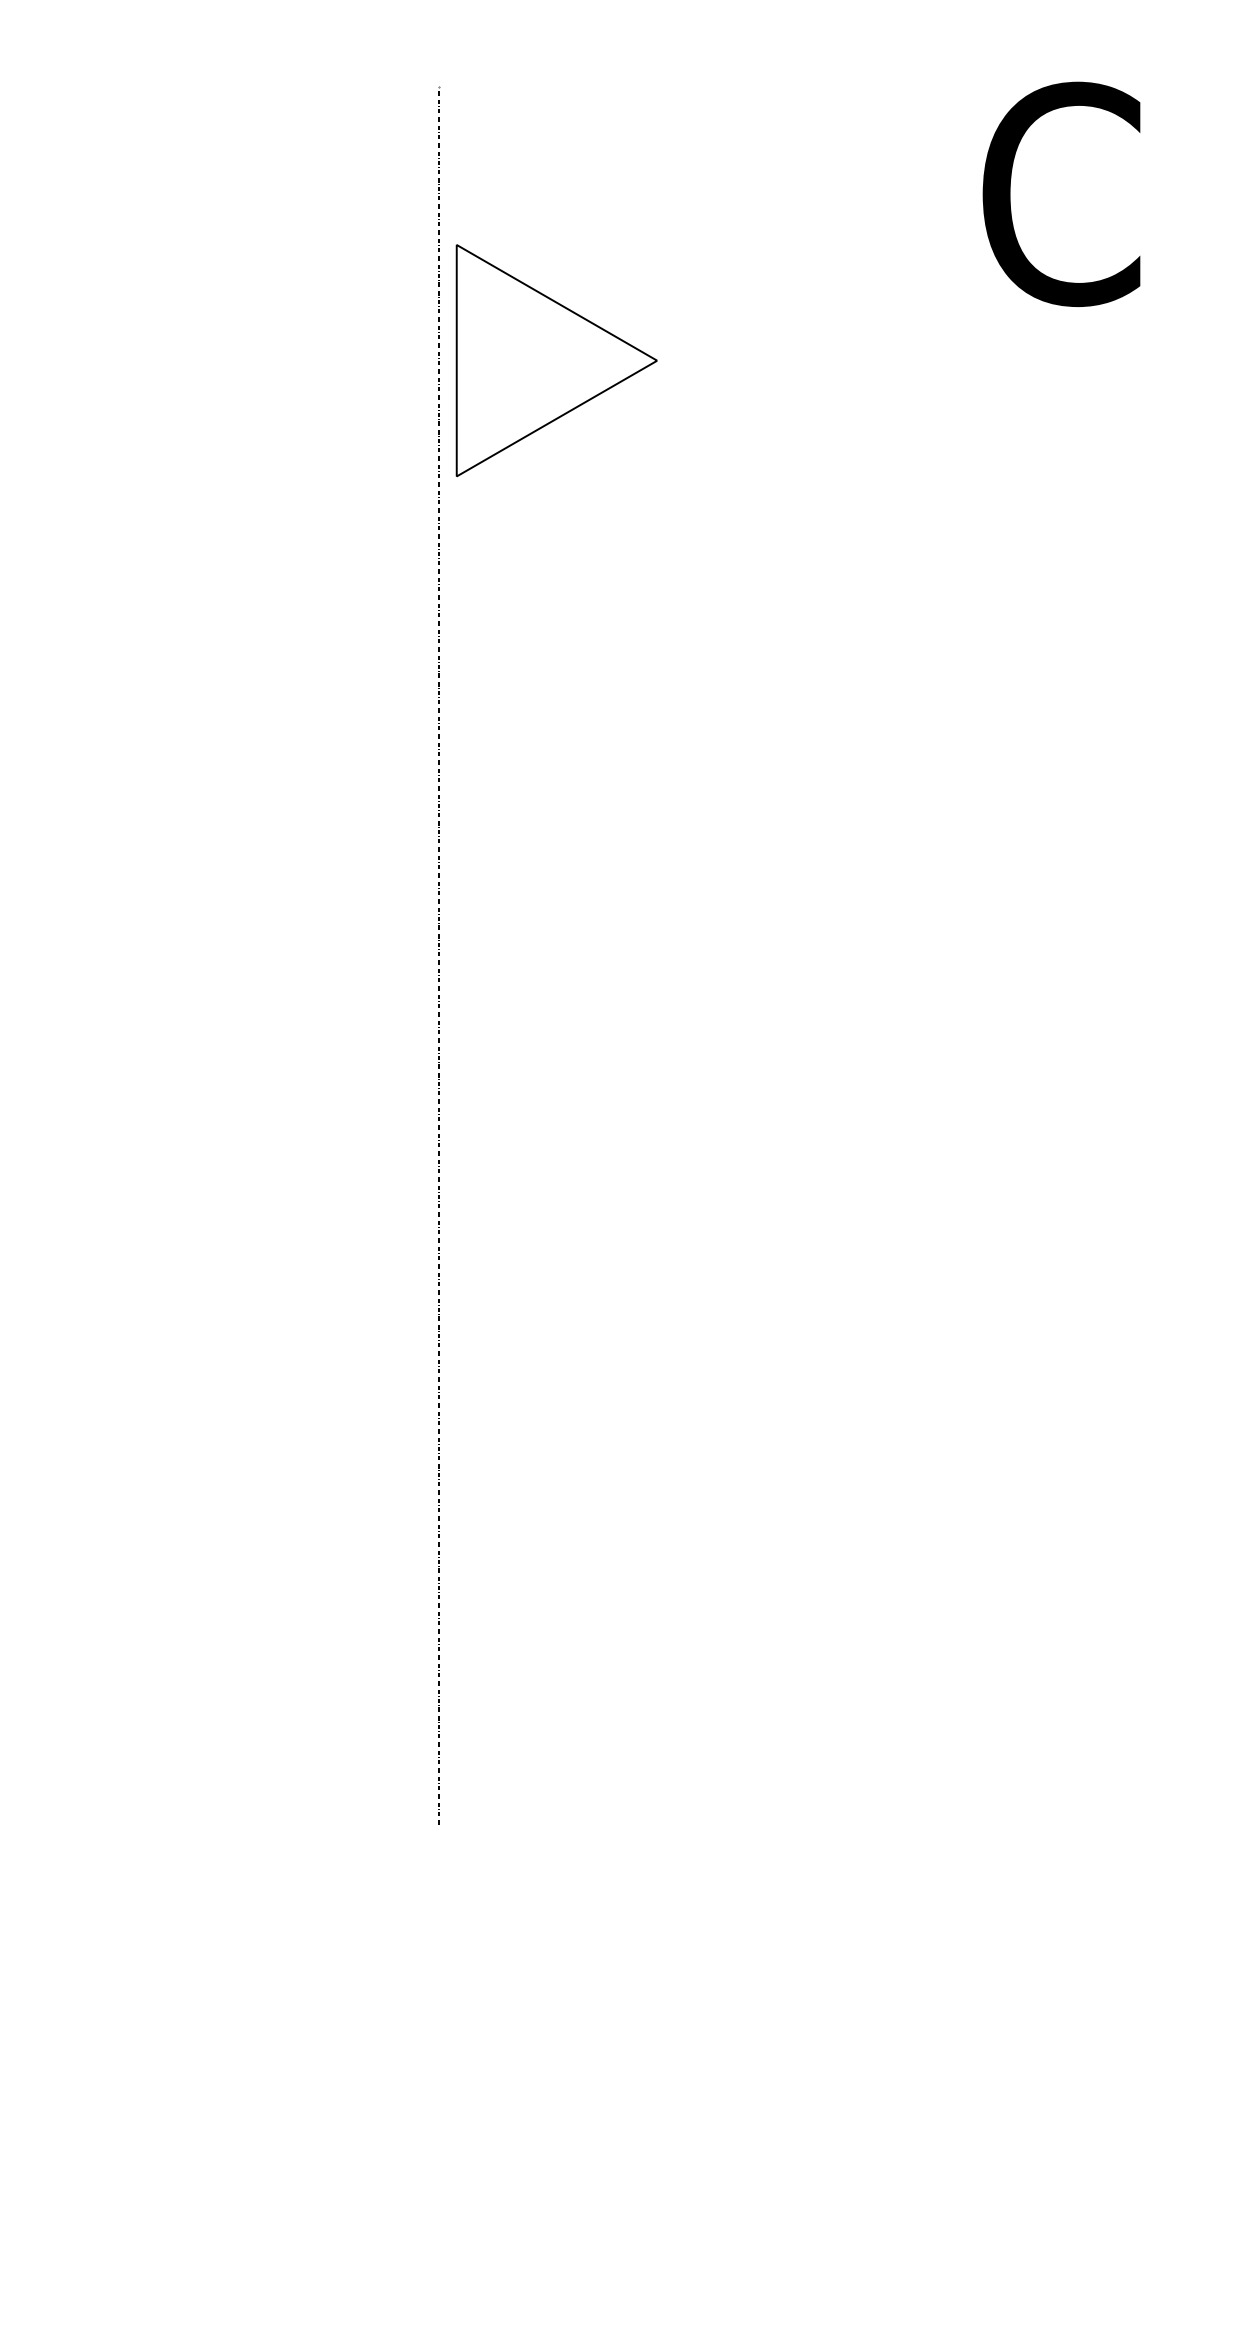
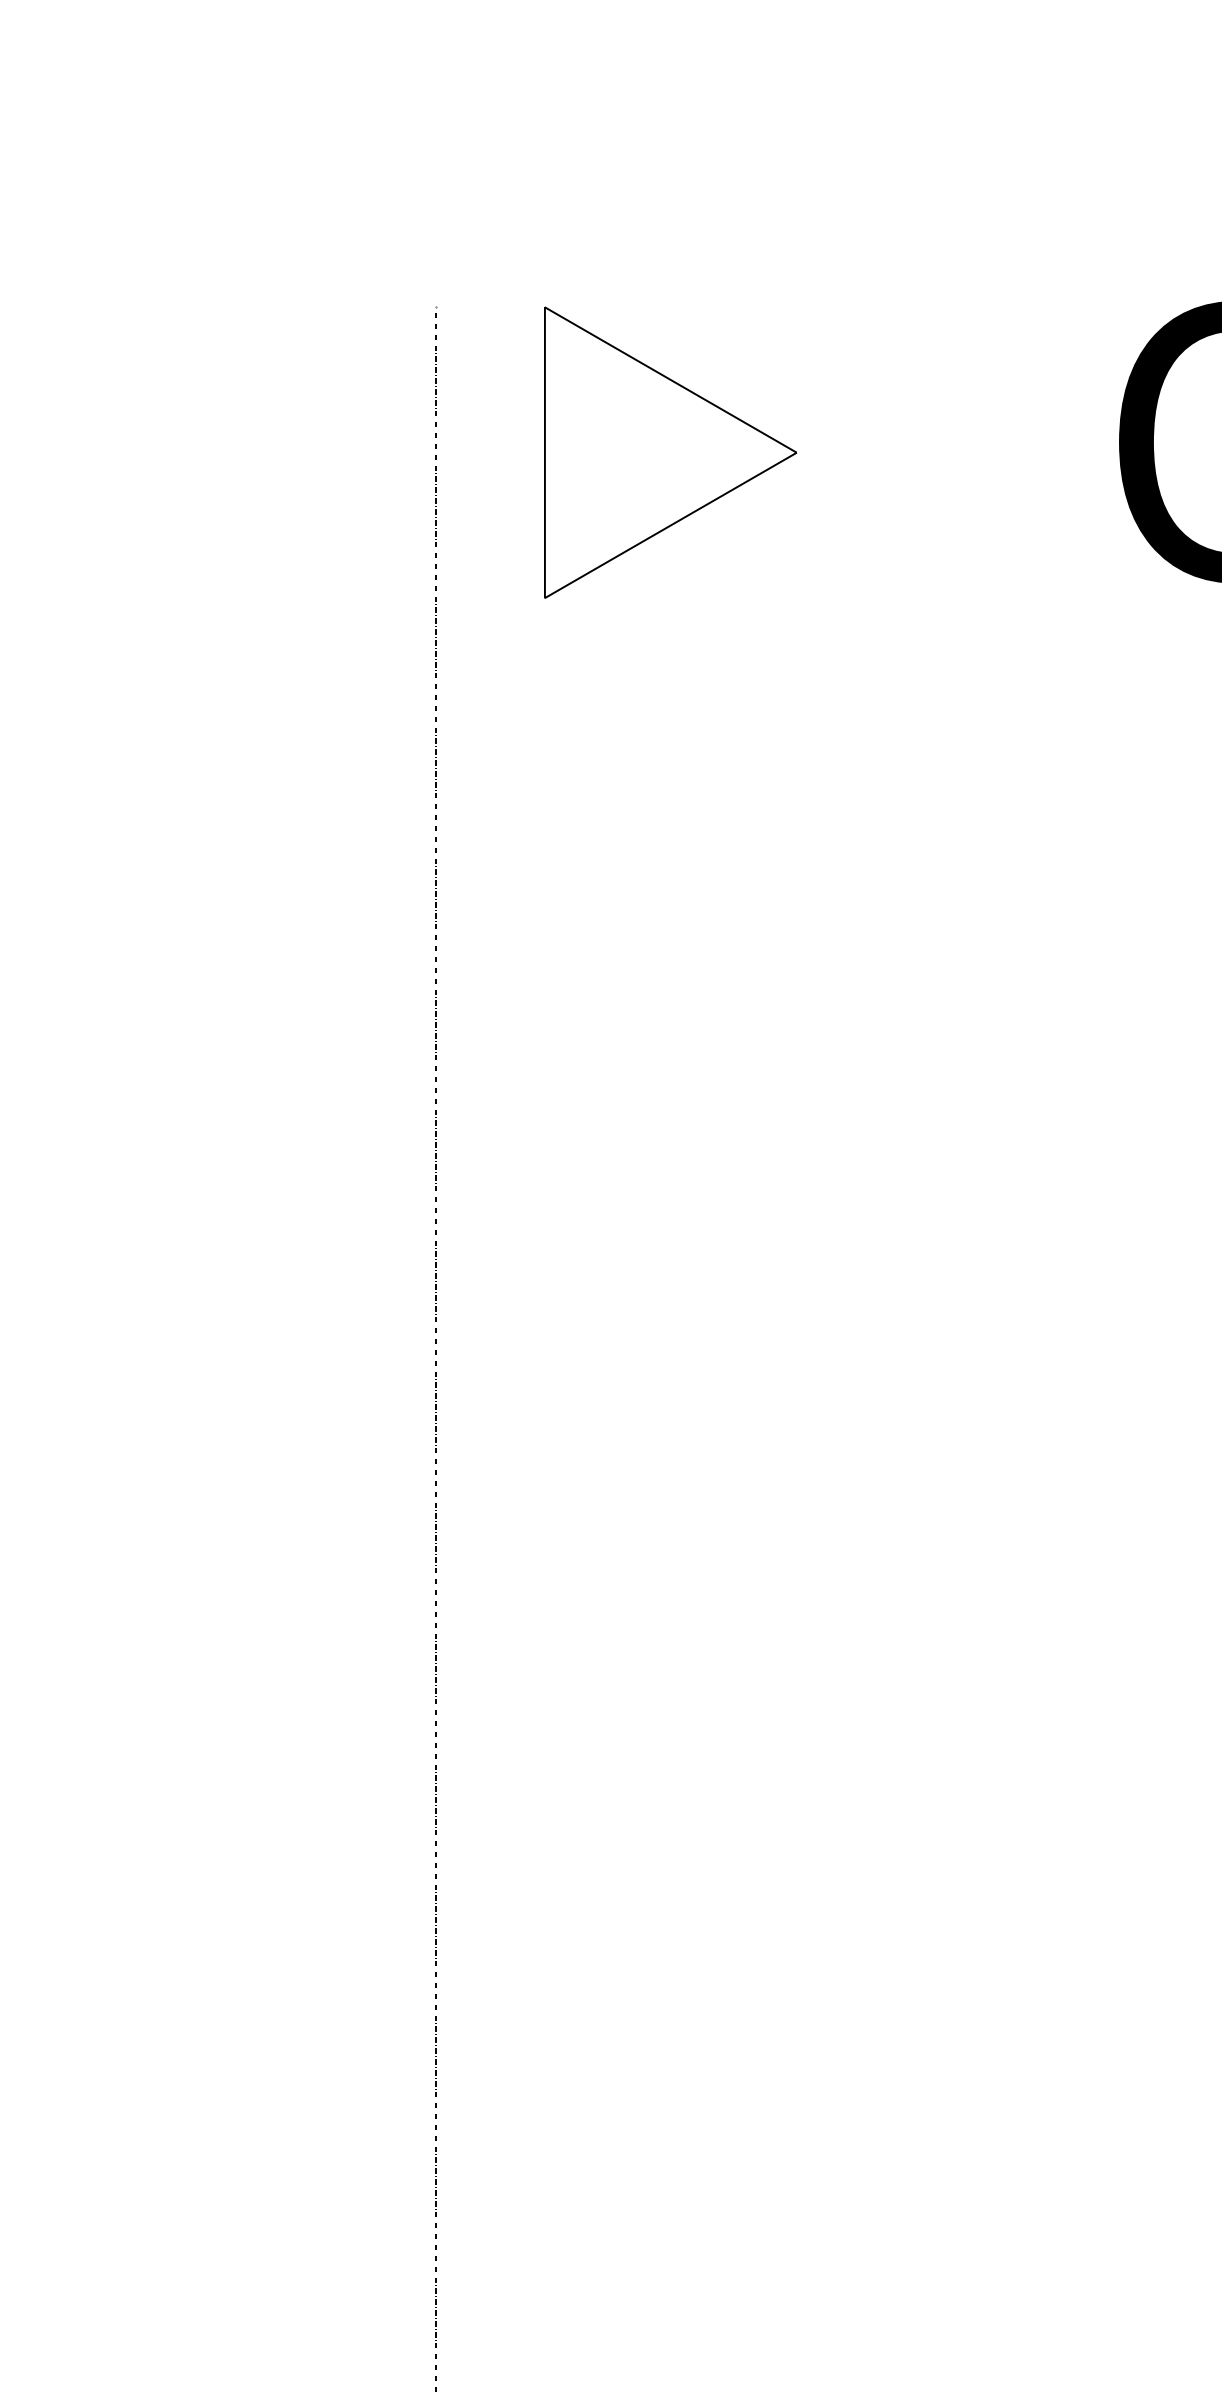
part: (556, 360) -> (670, 452), moved

